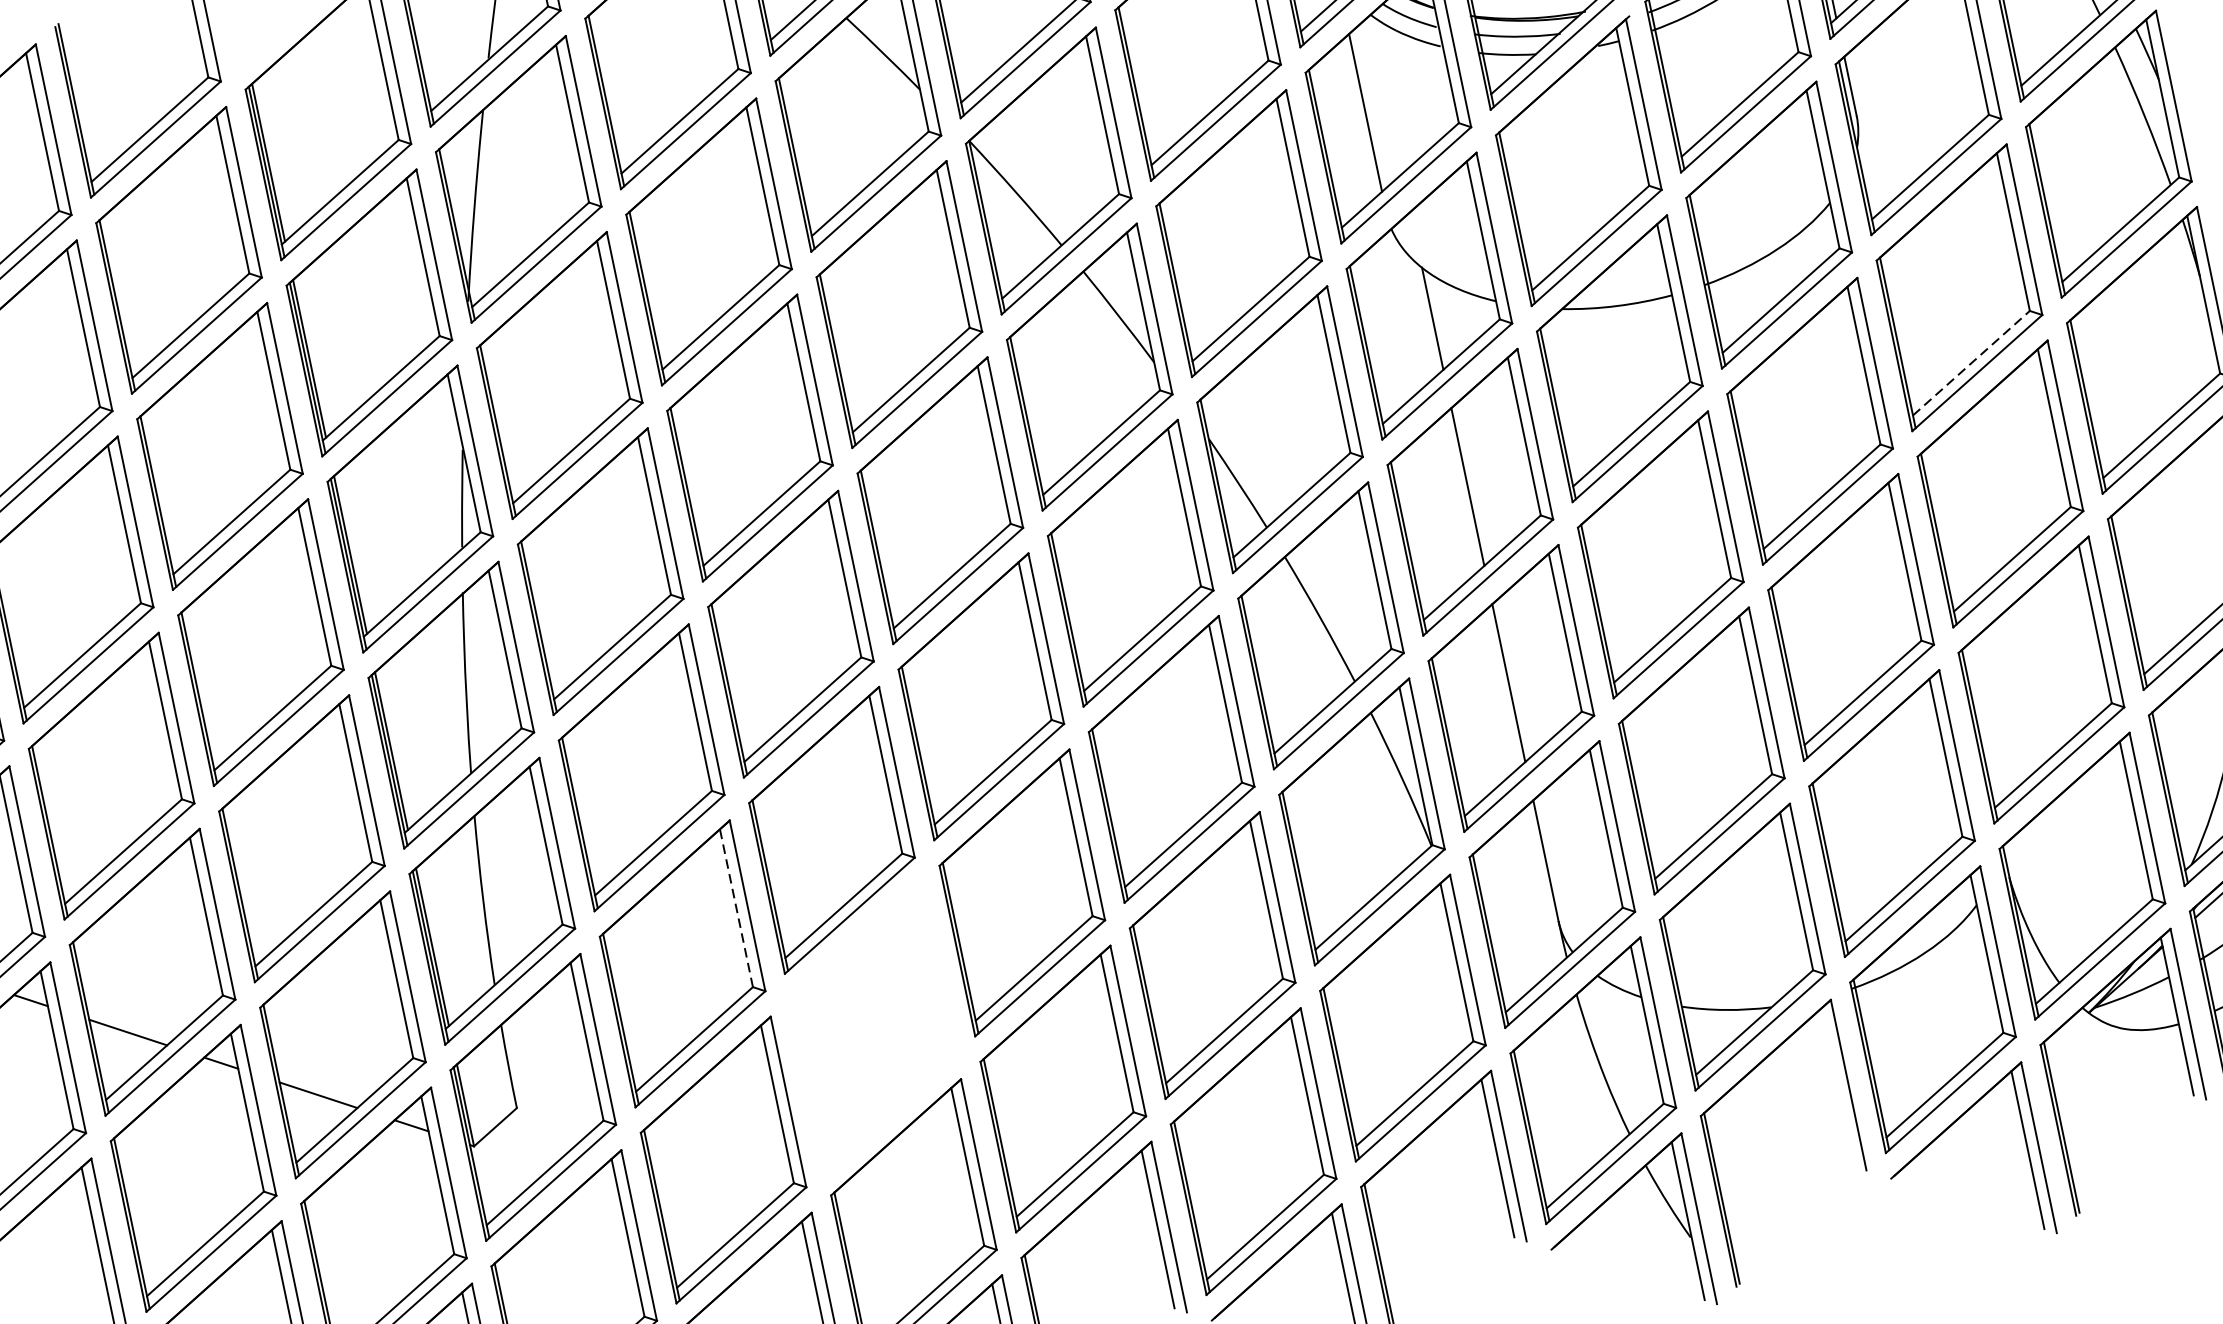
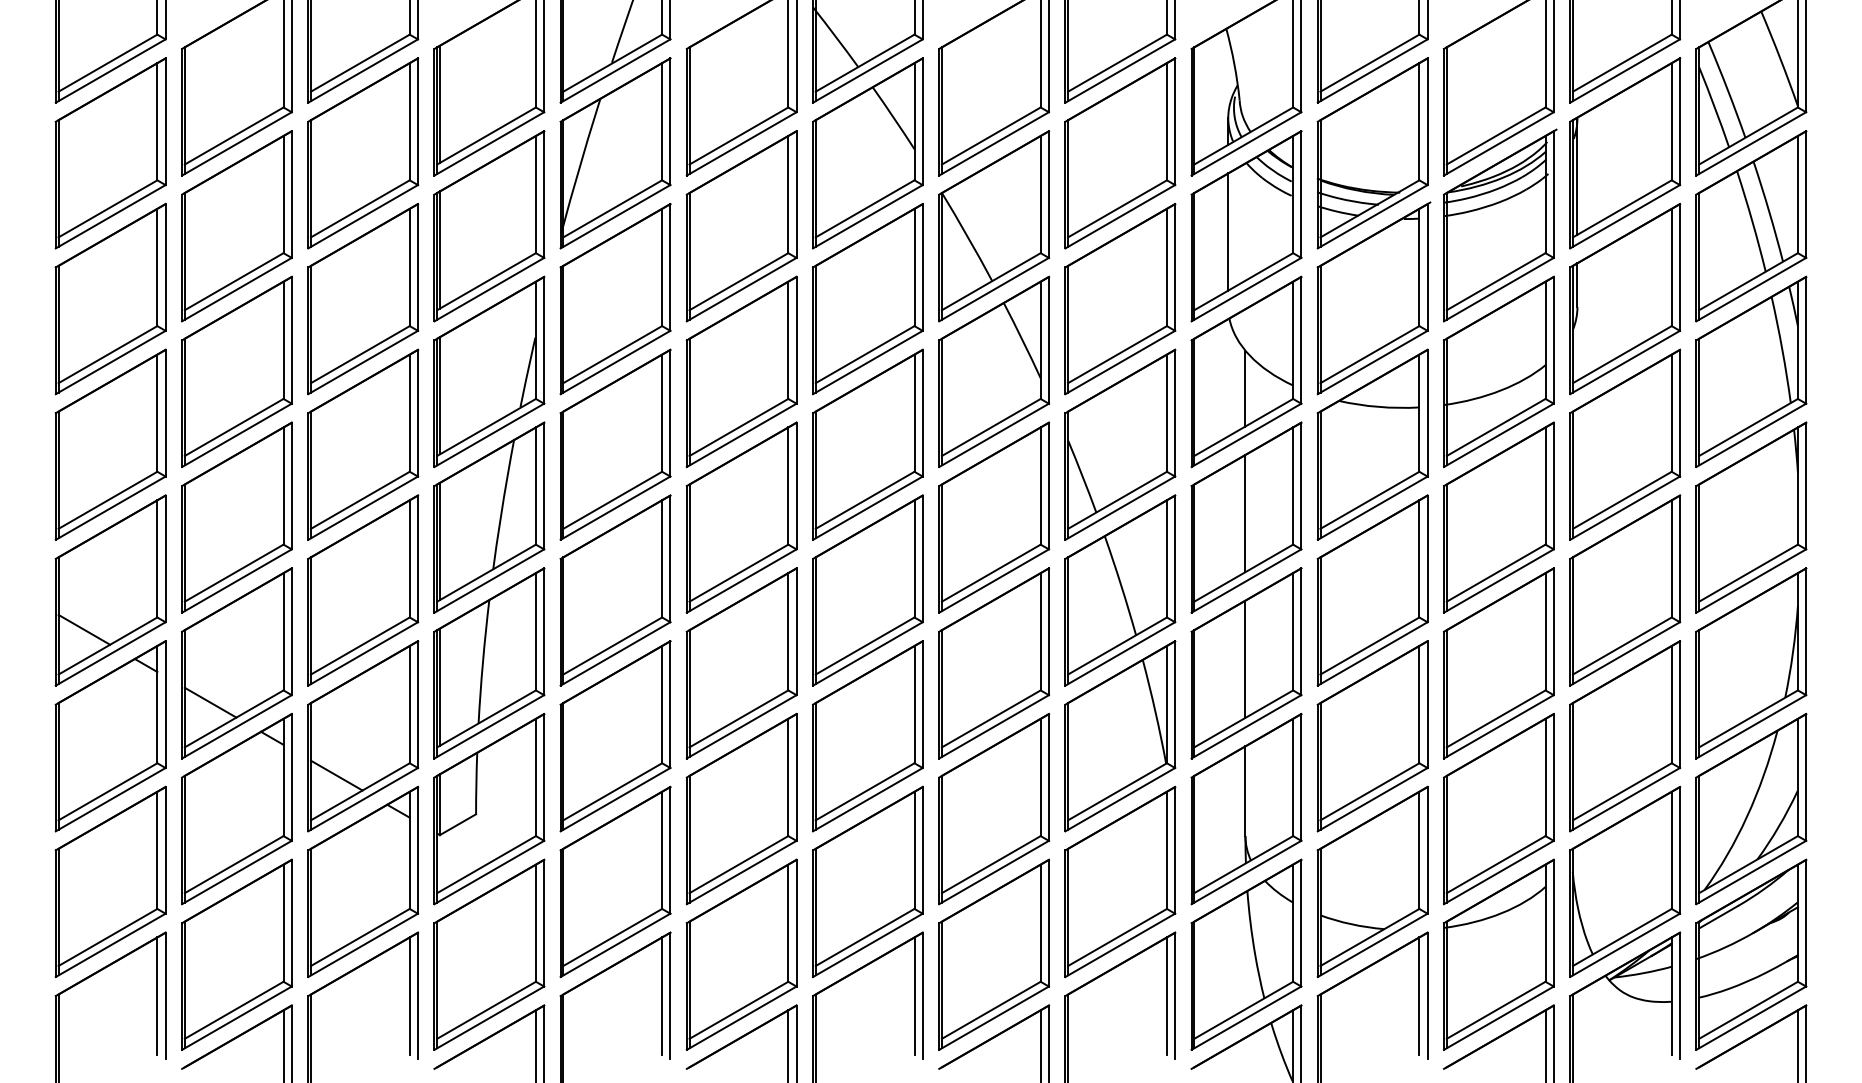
line: (1971, 363) -> (1622, 500), dashed -> solid
line: (736, 907) -> (662, 704), dashed -> solid
part: (872, 1027) -> (741, 809), added
line: (1837, 1086) -> (1419, 995), added

